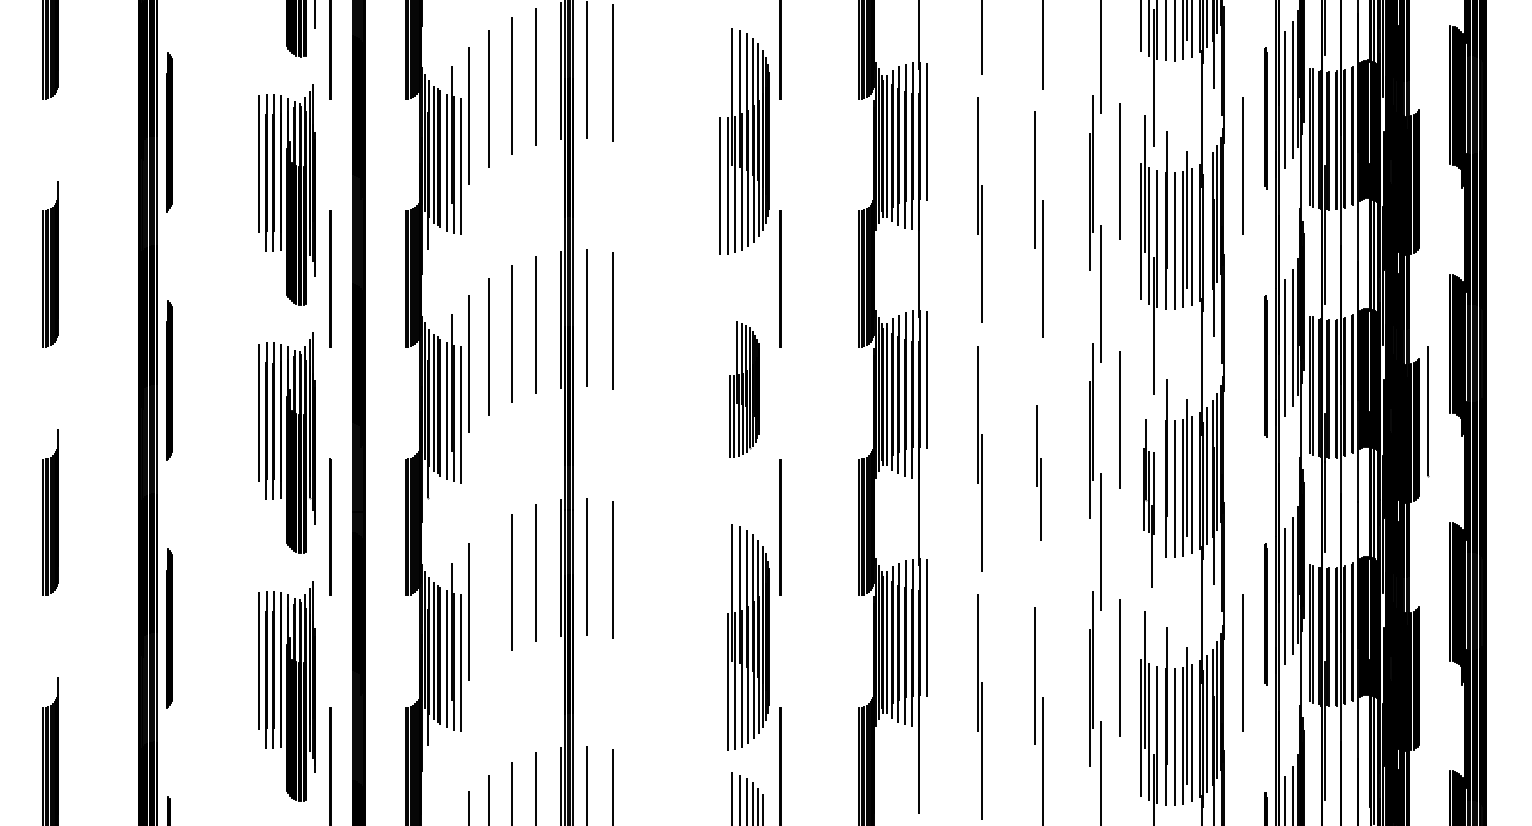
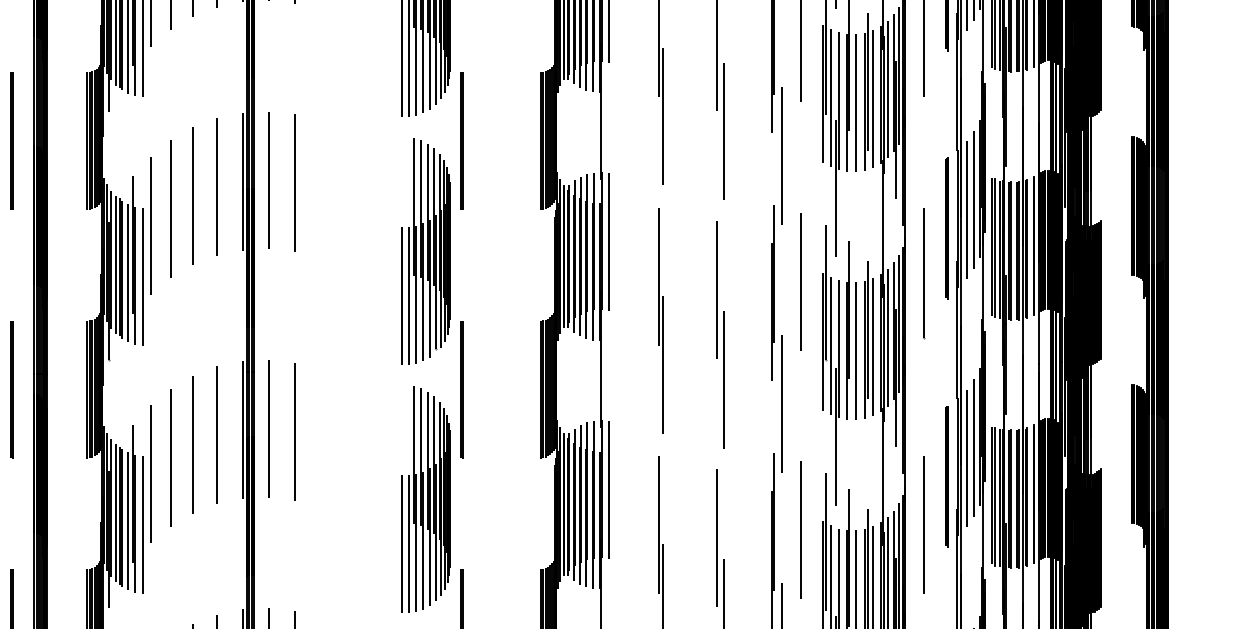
line: (1206, 227) -> (888, 89), added
part: (744, 389) -> (426, 251), size x1.67
line: (1428, 411) -> (925, 273), moved
part: (1038, 472) -> (720, 334), size x1.67
part: (1148, 503) -> (830, 365), size x1.67
line: (489, 595) -> (171, 457), added
line: (720, 682) -> (402, 544), added

